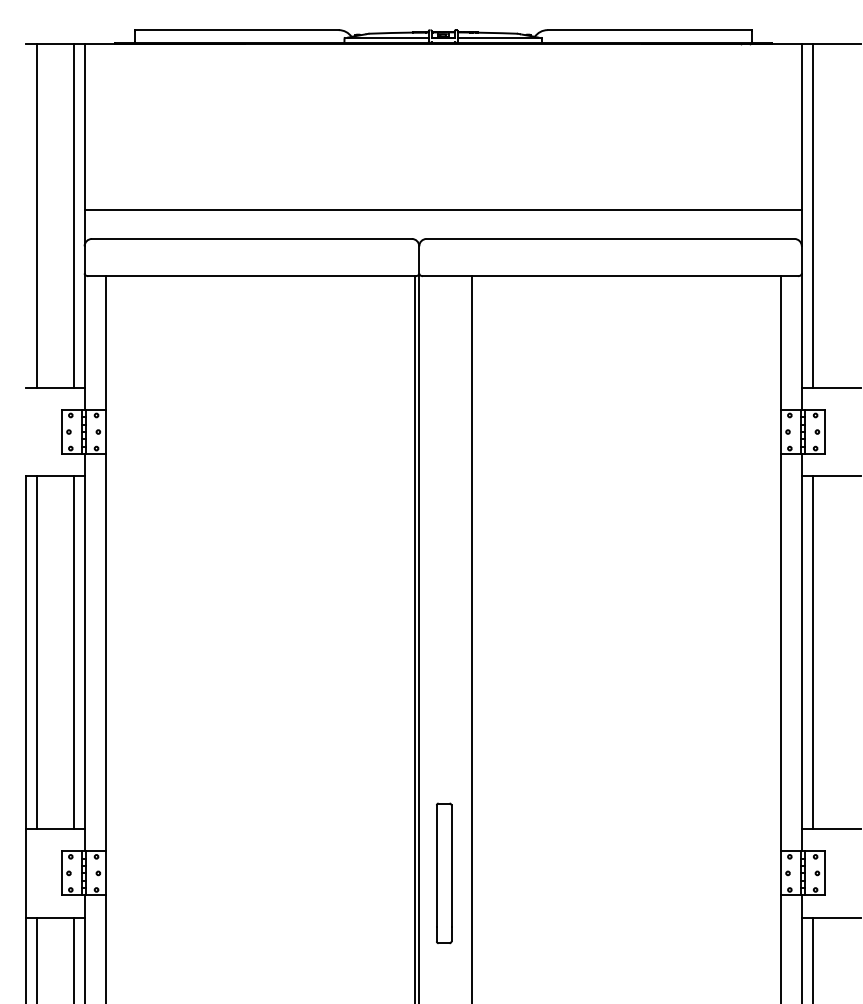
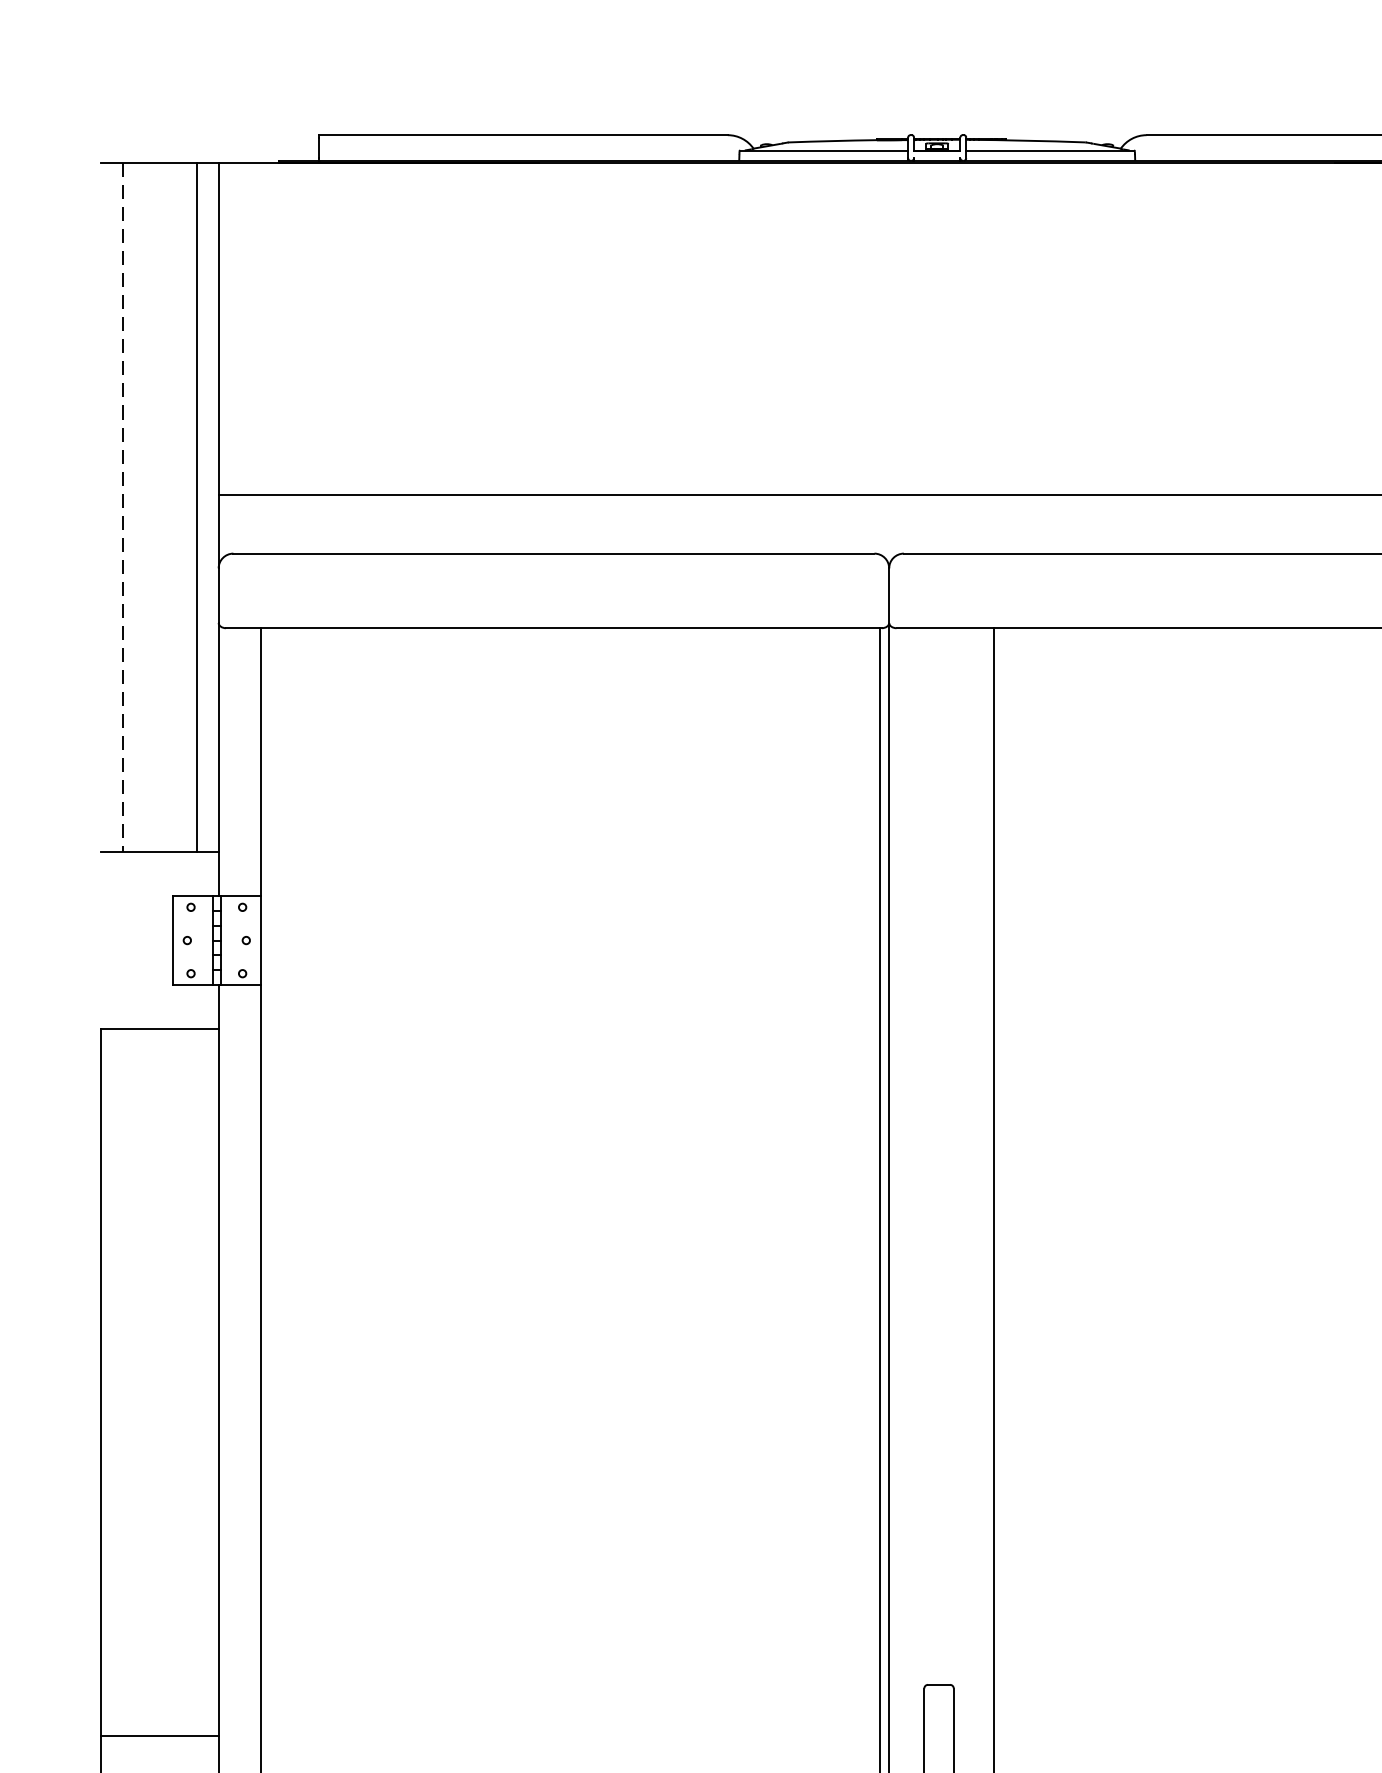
line: (36, 215) -> (122, 506), solid -> dashed
line: (36, 652) -> (122, 1382), removed
line: (73, 652) -> (196, 1382), removed

